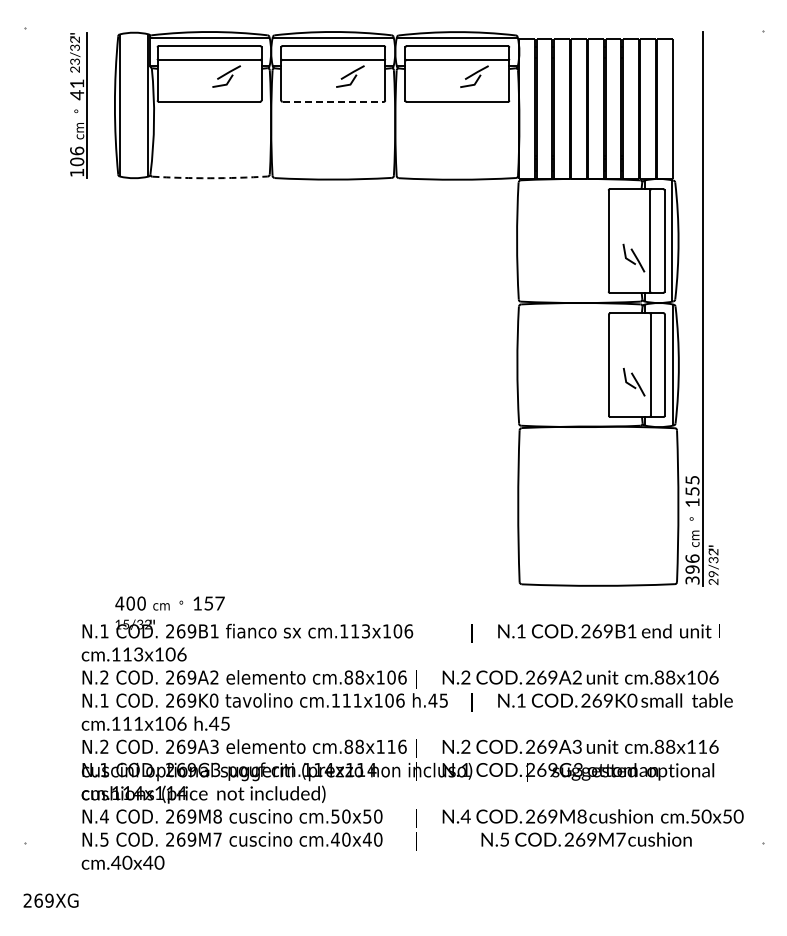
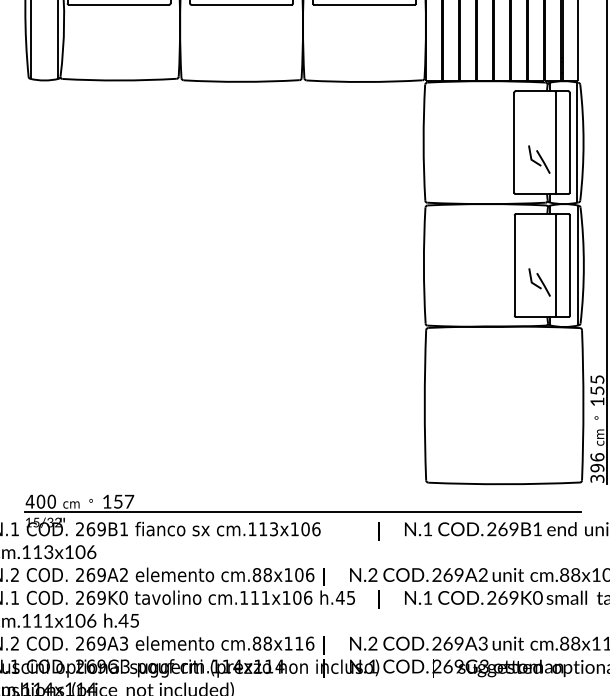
line: (333, 101) -> (241, 4), dashed -> solid
arc: (210, 178) -> (119, 80), dashed -> solid
line: (395, 613) -> (303, 511), added

